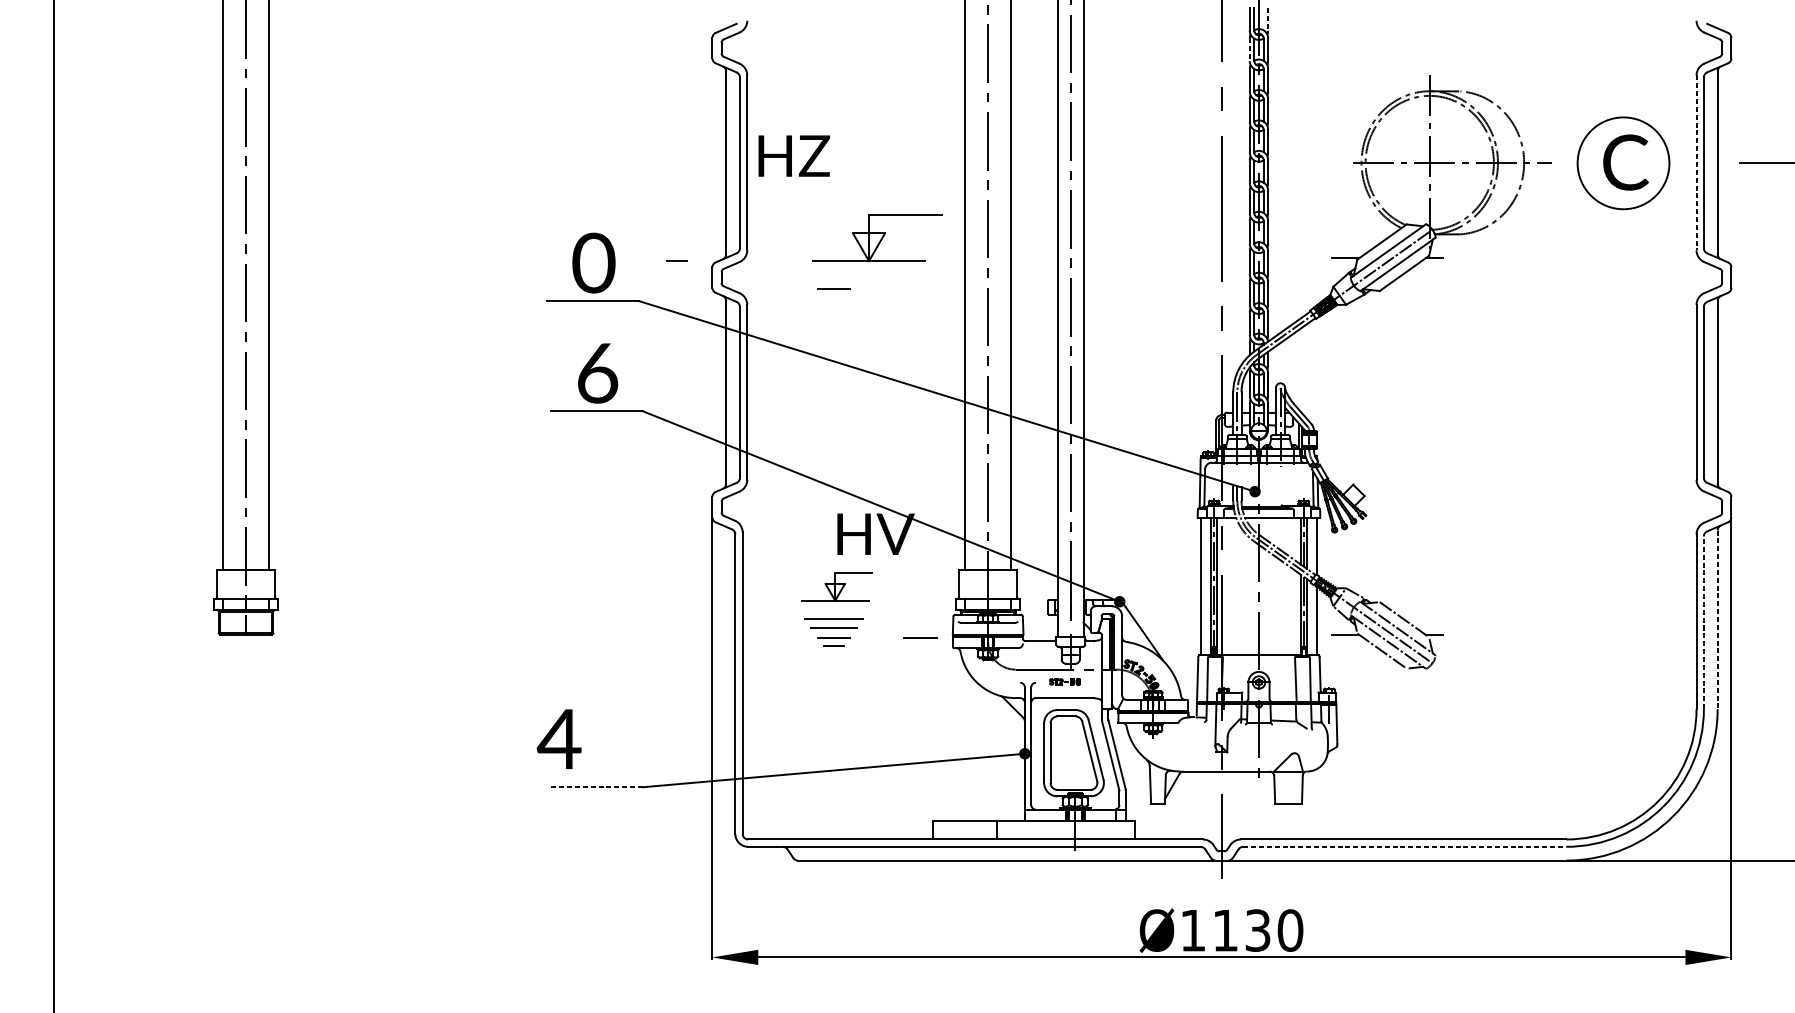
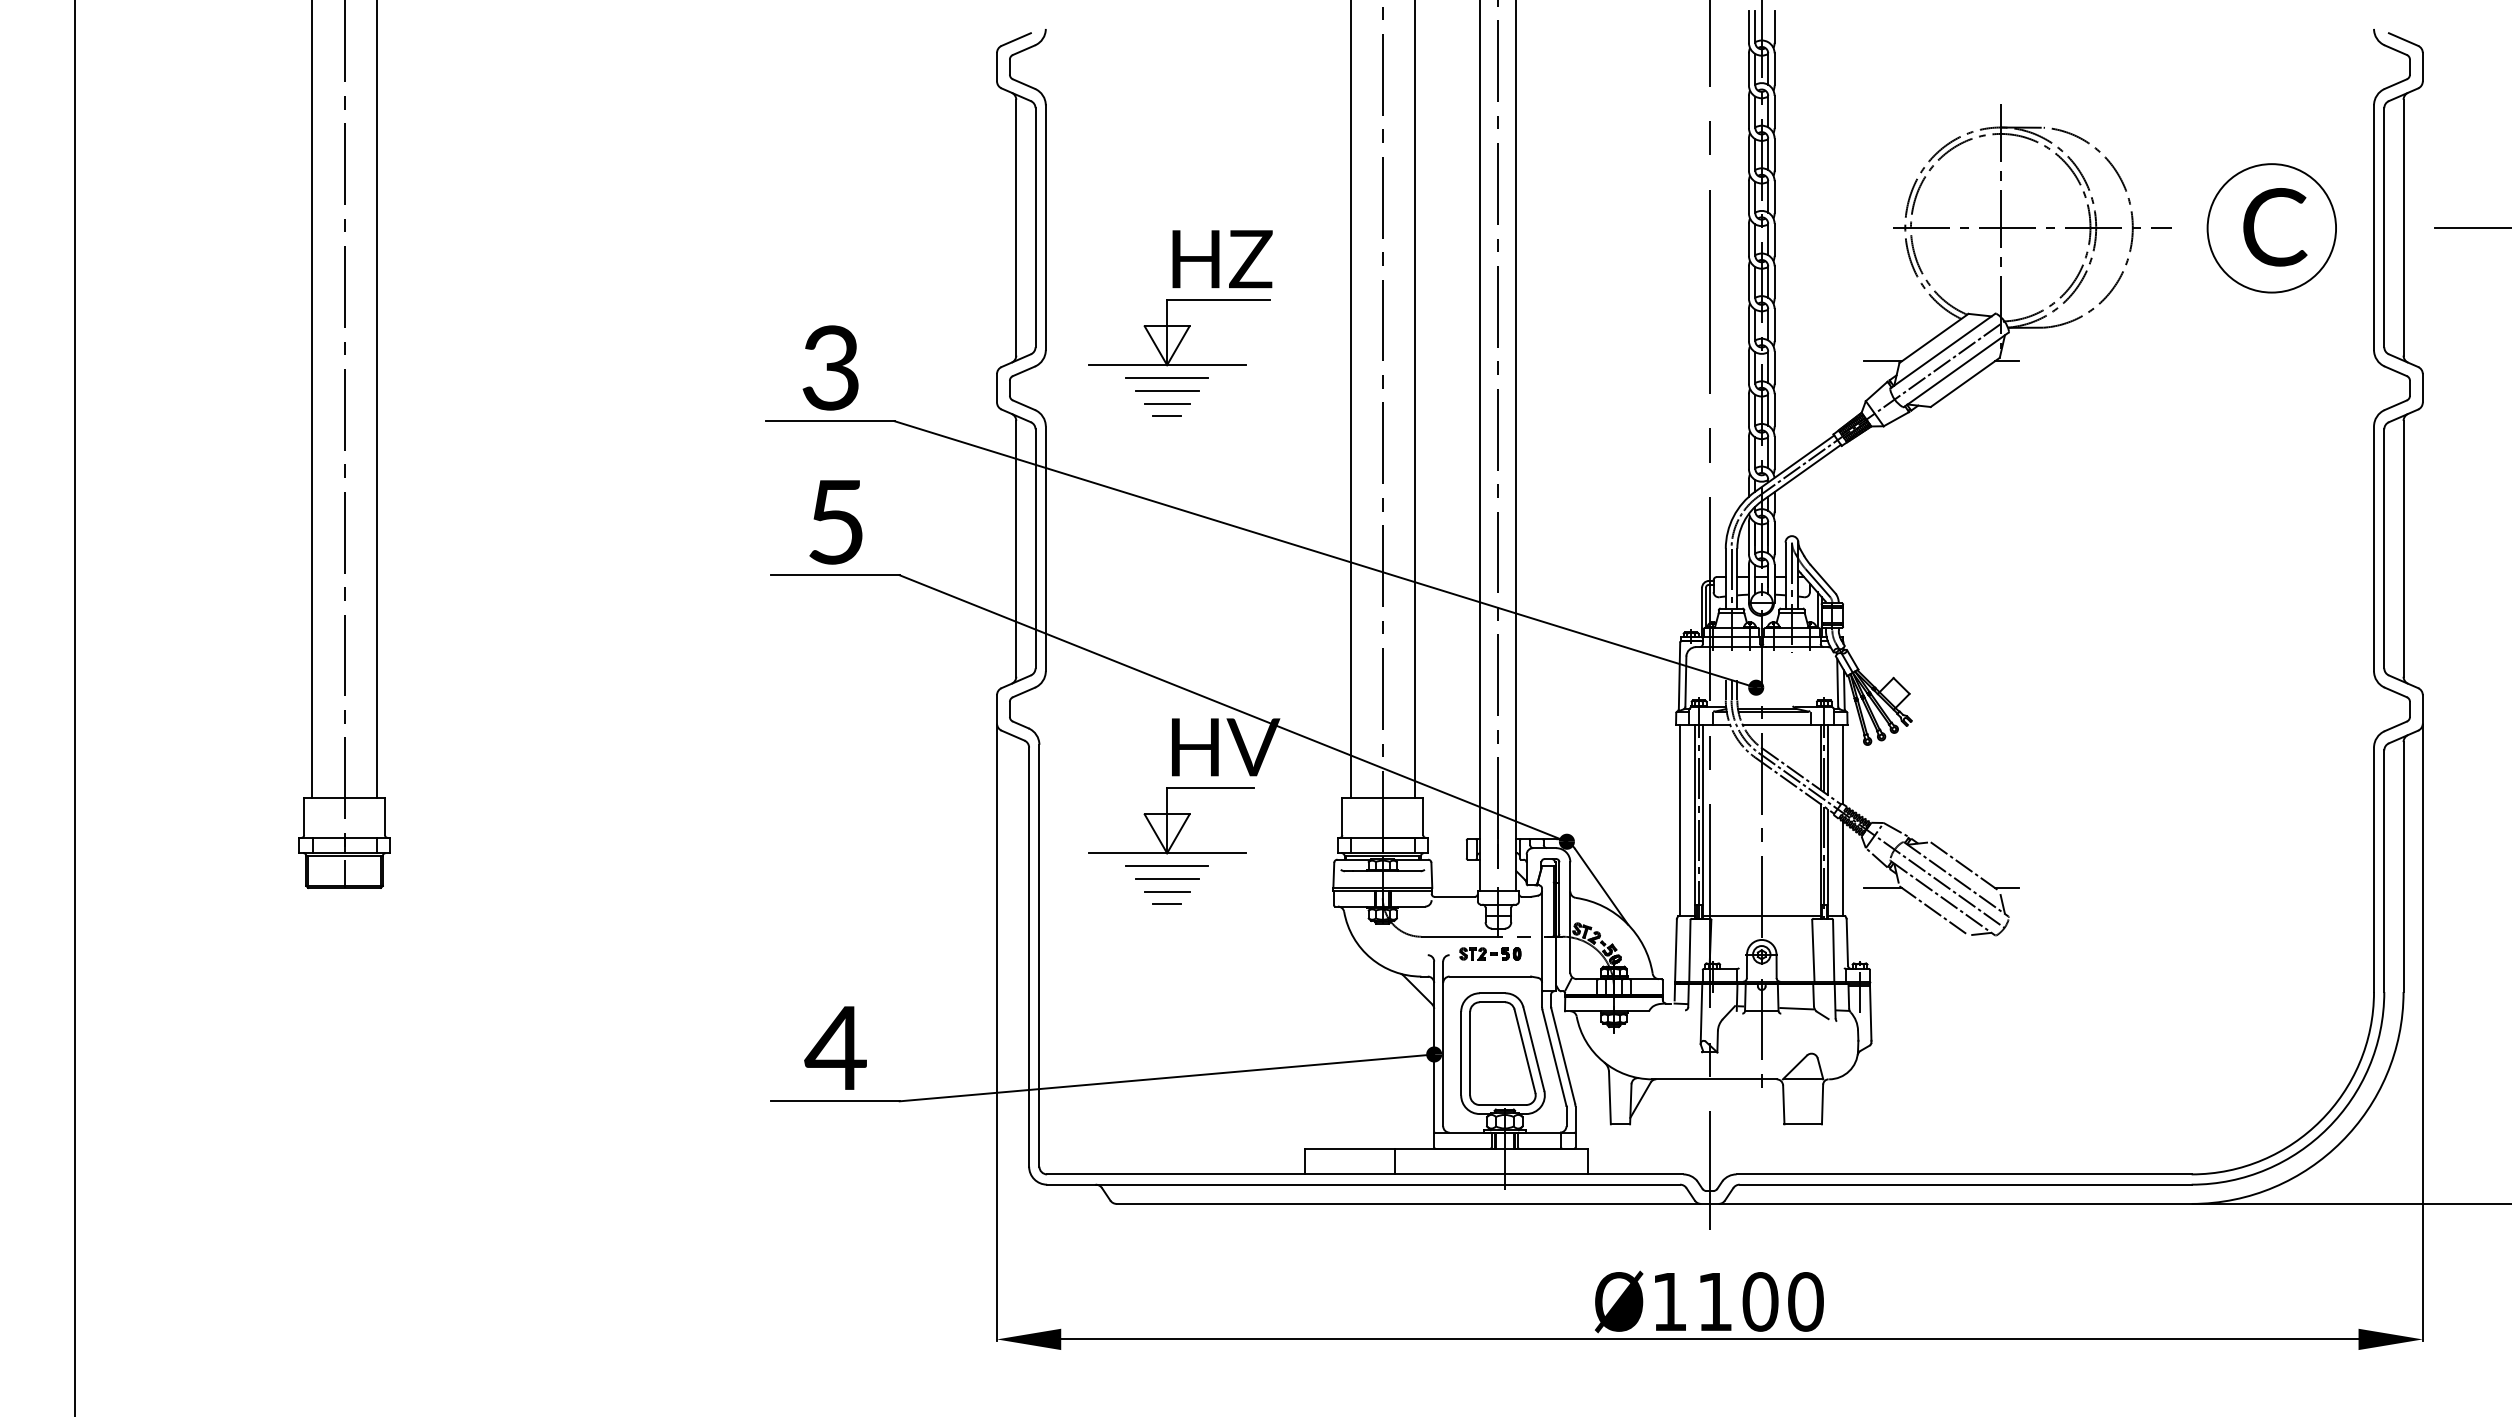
line: (1268, 19) -> (1774, 27), dashed -> solid
line: (1249, 49) -> (1748, 69), dashed -> solid
text: (794, 156) -> (1222, 259), moved
line: (1696, 163) -> (2374, 228), dashed -> solid
part: (877, 237) -> (1179, 332), moved
line: (677, 260) -> (1166, 415), moved
text: (594, 262) -> (831, 367), 0 -> 3
line: (833, 270) -> (1166, 378), added
line: (833, 279) -> (1166, 390), added
text: (598, 373) -> (837, 522), 6 -> 5
part: (837, 586) -> (1171, 820), size x1.67
line: (1717, 620) -> (2403, 867), dashed -> solid
line: (1704, 622) -> (2384, 871), dashed -> solid
line: (920, 637) -> (1288, 891), removed
part: (1065, 681) -> (1490, 953), size x1.43
text: (559, 738) -> (835, 1047), moved
line: (596, 787) -> (834, 1101), dashed -> solid
line: (1404, 846) -> (1965, 1184), dashed -> solid
text: (1258, 930) -> (1760, 1301), Ø1130 -> Ø1100

